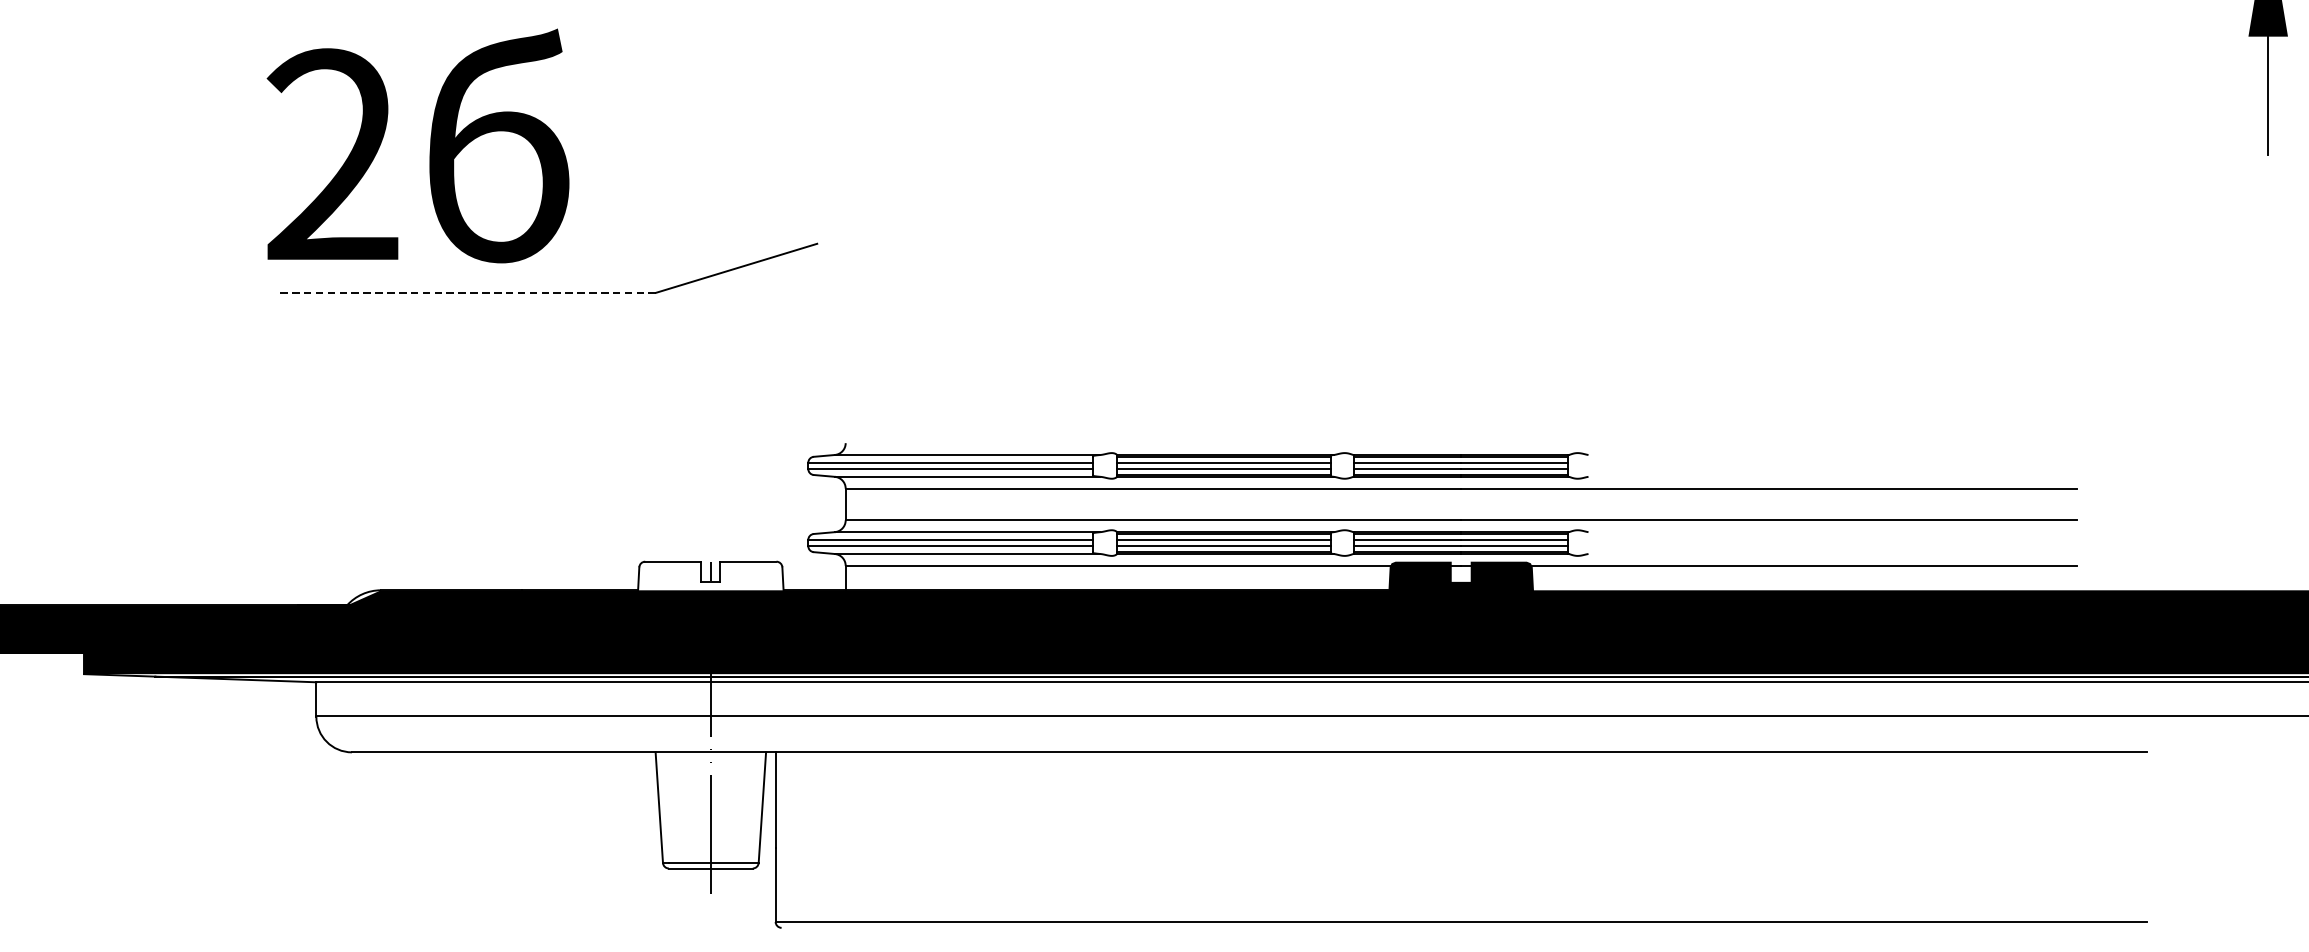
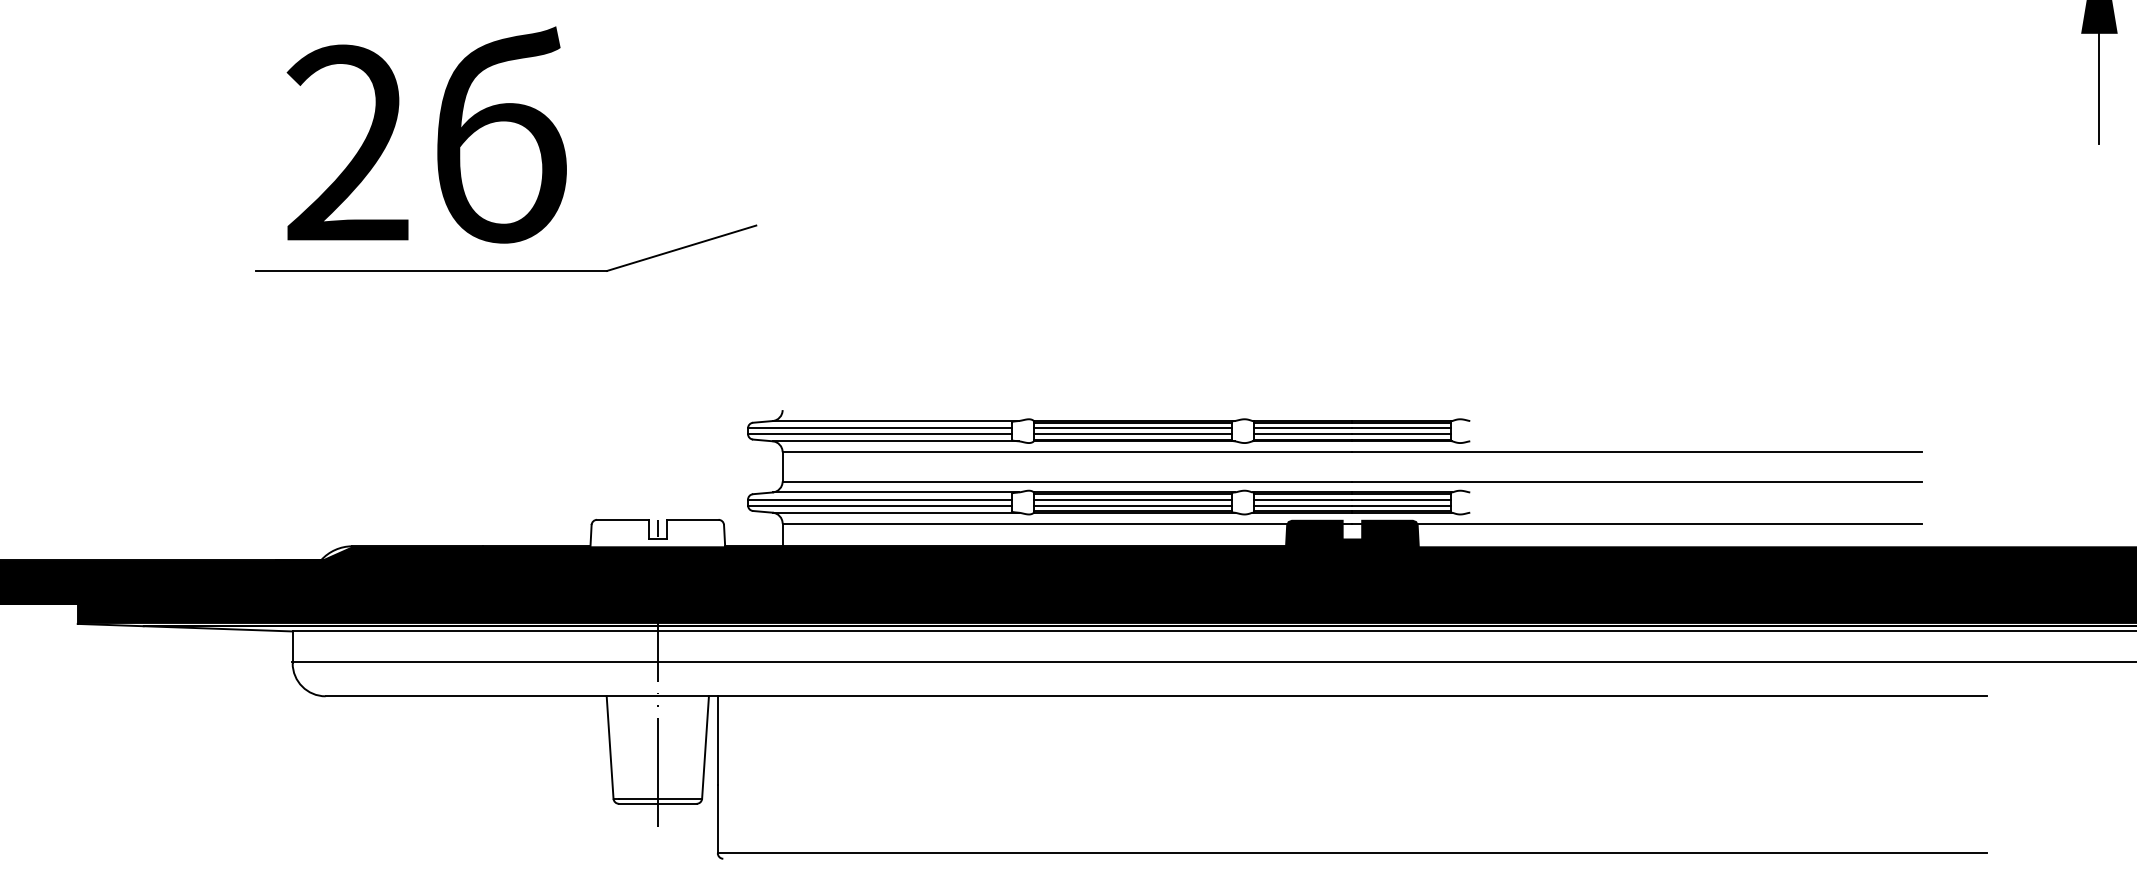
text: (417, 145) -> (426, 134), moved
line: (466, 292) -> (431, 270), dashed -> solid

